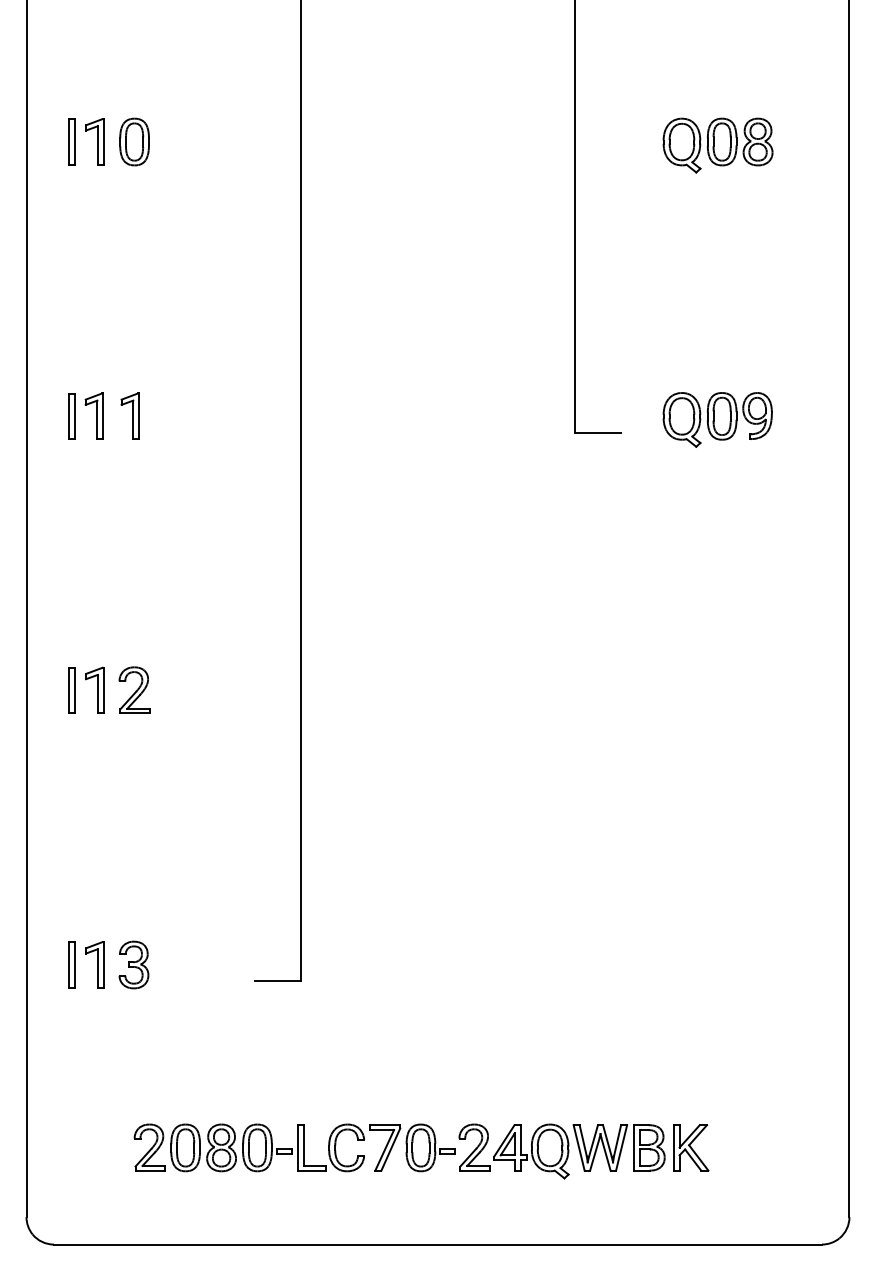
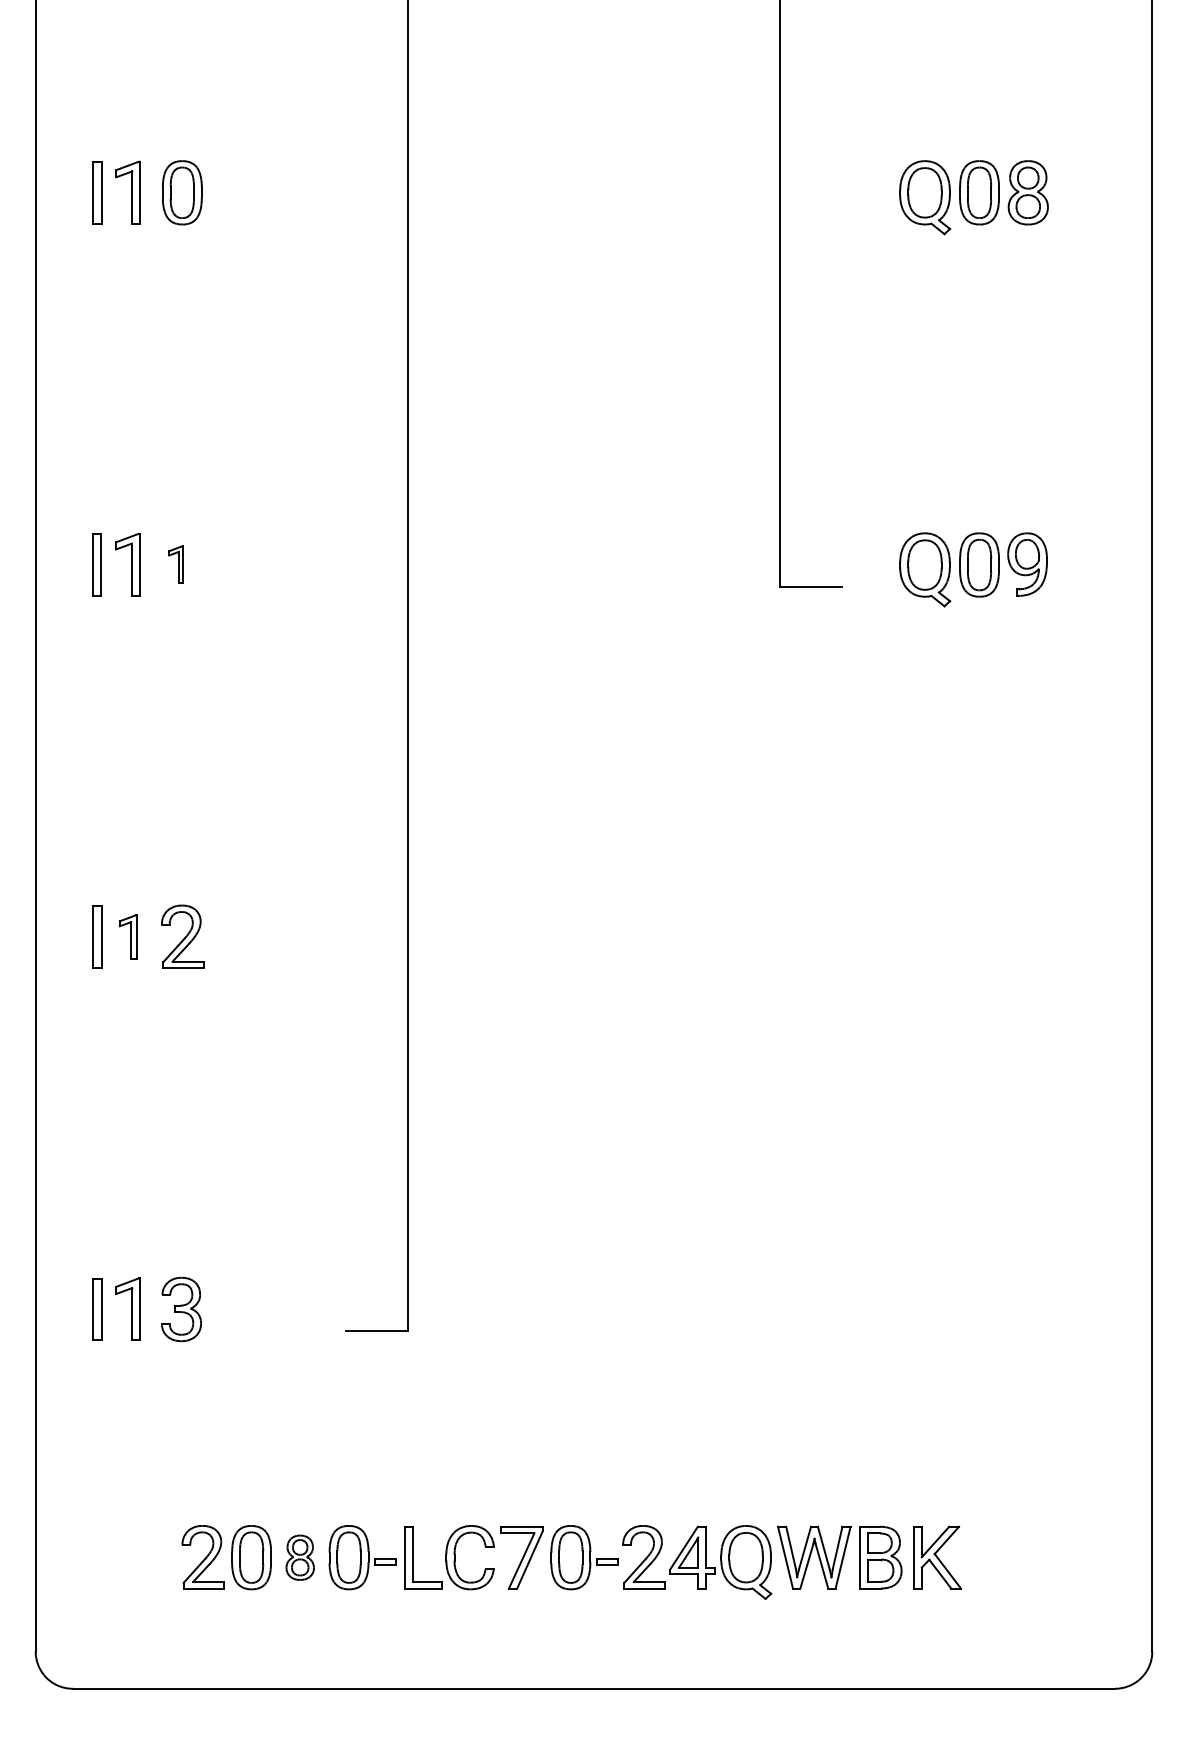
part: (129, 415) -> (175, 564), size x0.6
part: (94, 690) -> (127, 936), size x0.7
part: (220, 1147) -> (299, 1557), size x0.7

